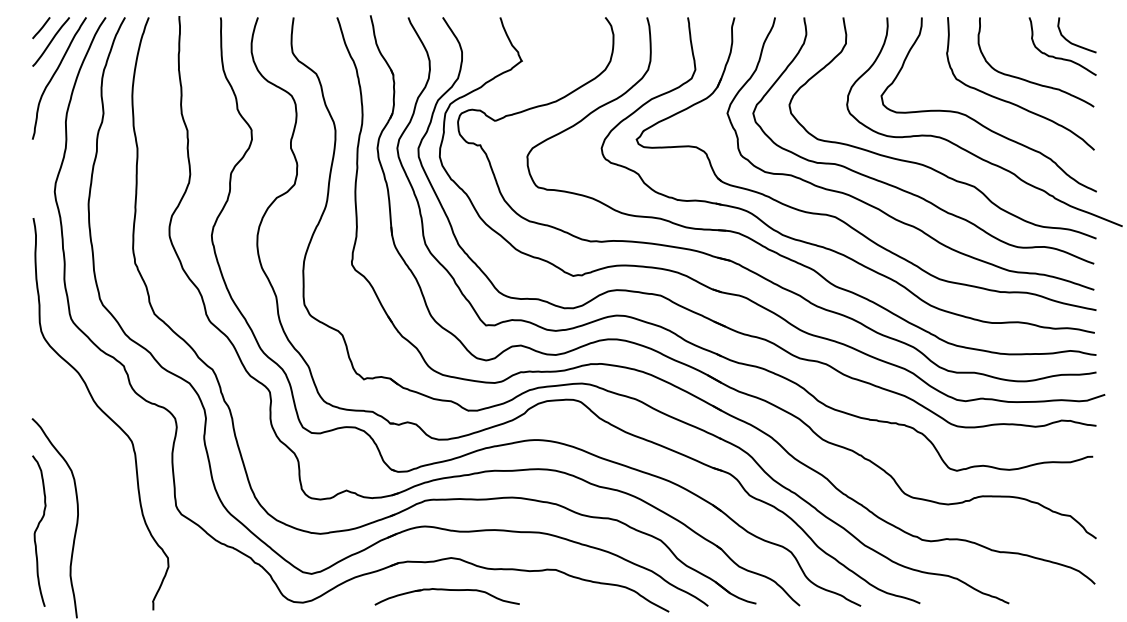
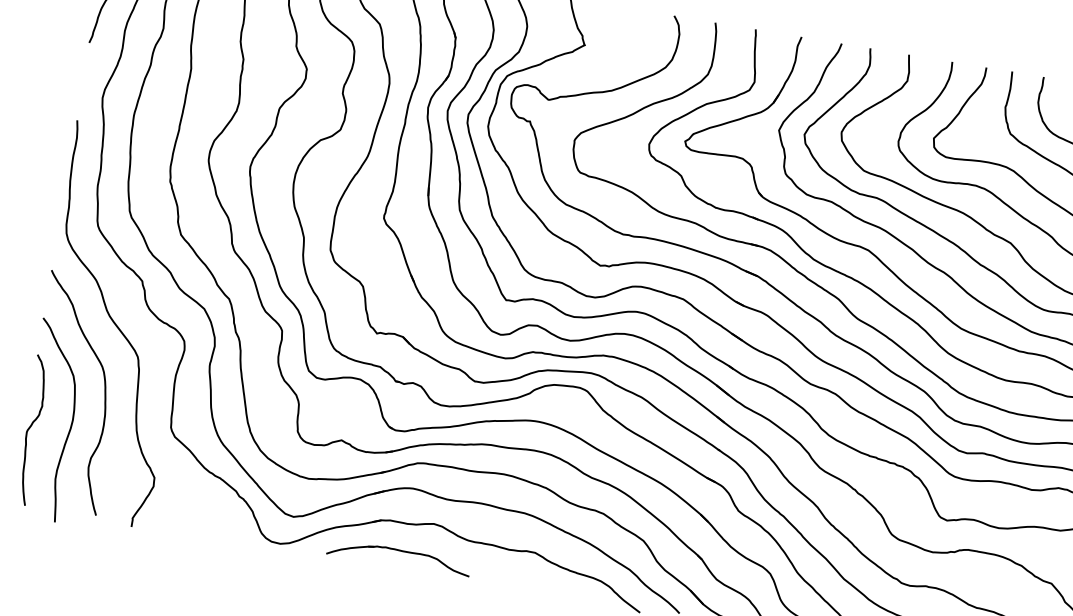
curve: (104, 482) -> (104, 392), added
part: (446, 596) -> (398, 557), moved

